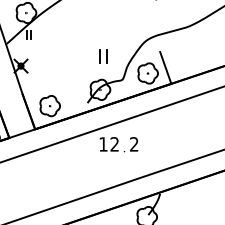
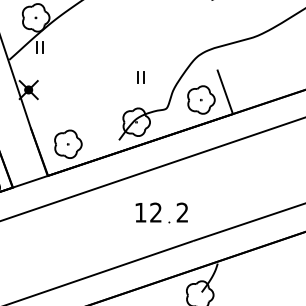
part: (103, 56) -> (140, 76), size x0.62
text: (118, 144) -> (161, 212), moved

